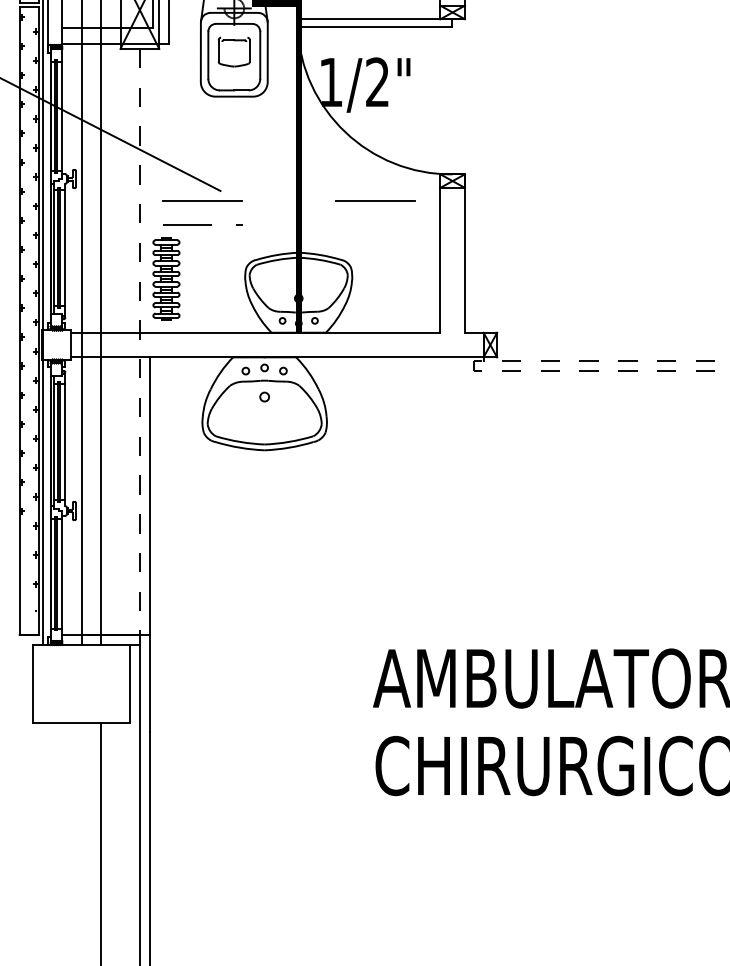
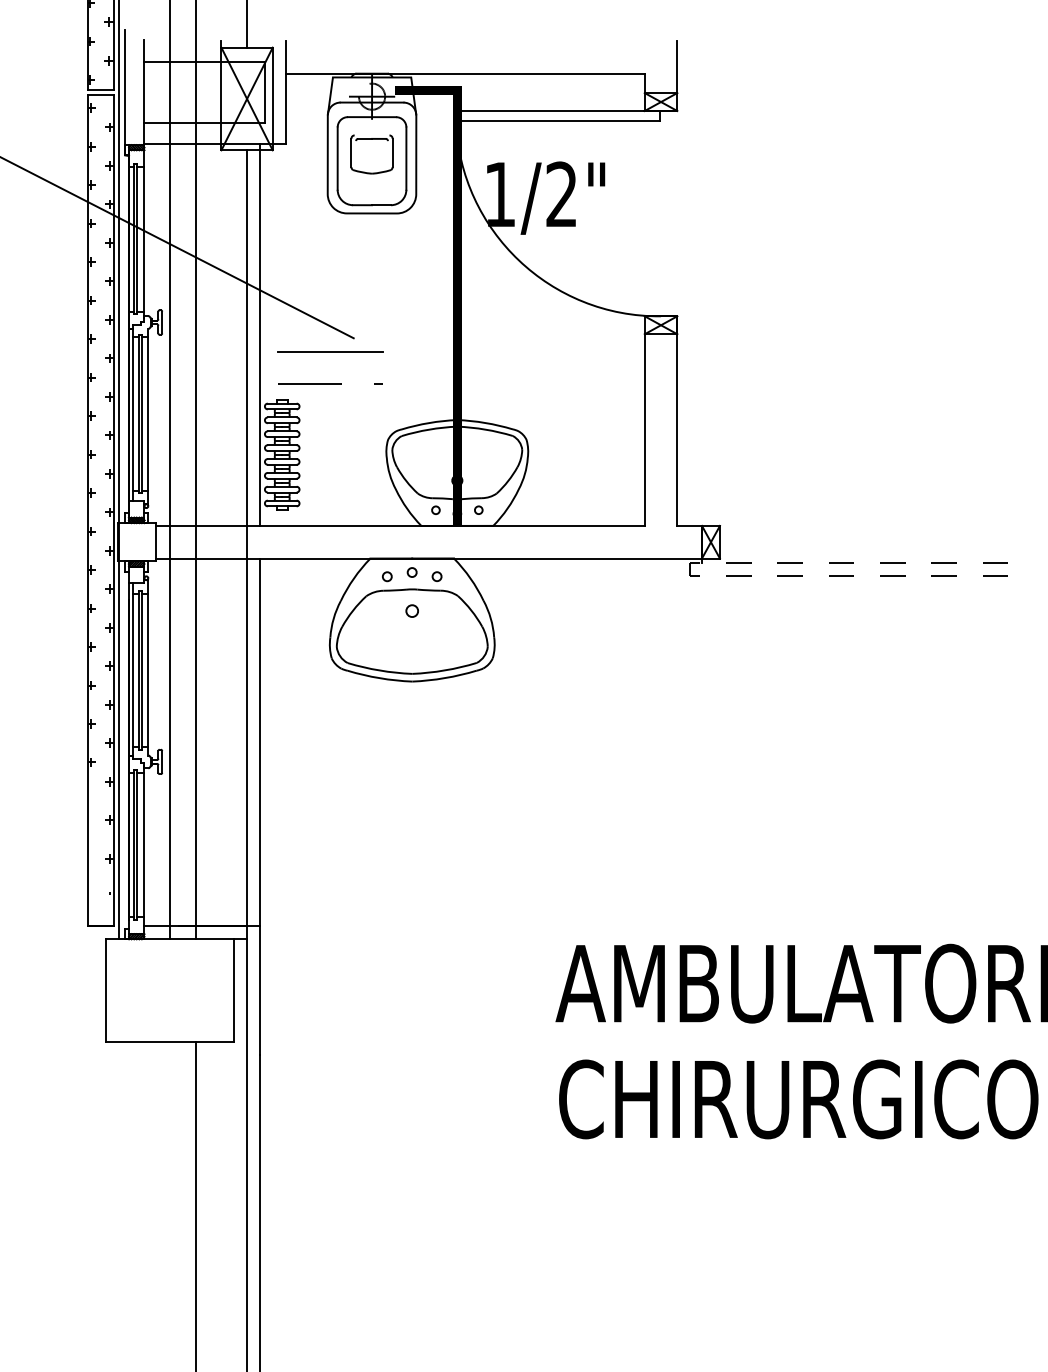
line: (149, 188) -> (259, 334), added
line: (375, 200) -> (559, 351), removed
line: (140, 347) -> (247, 545), dashed -> solid

